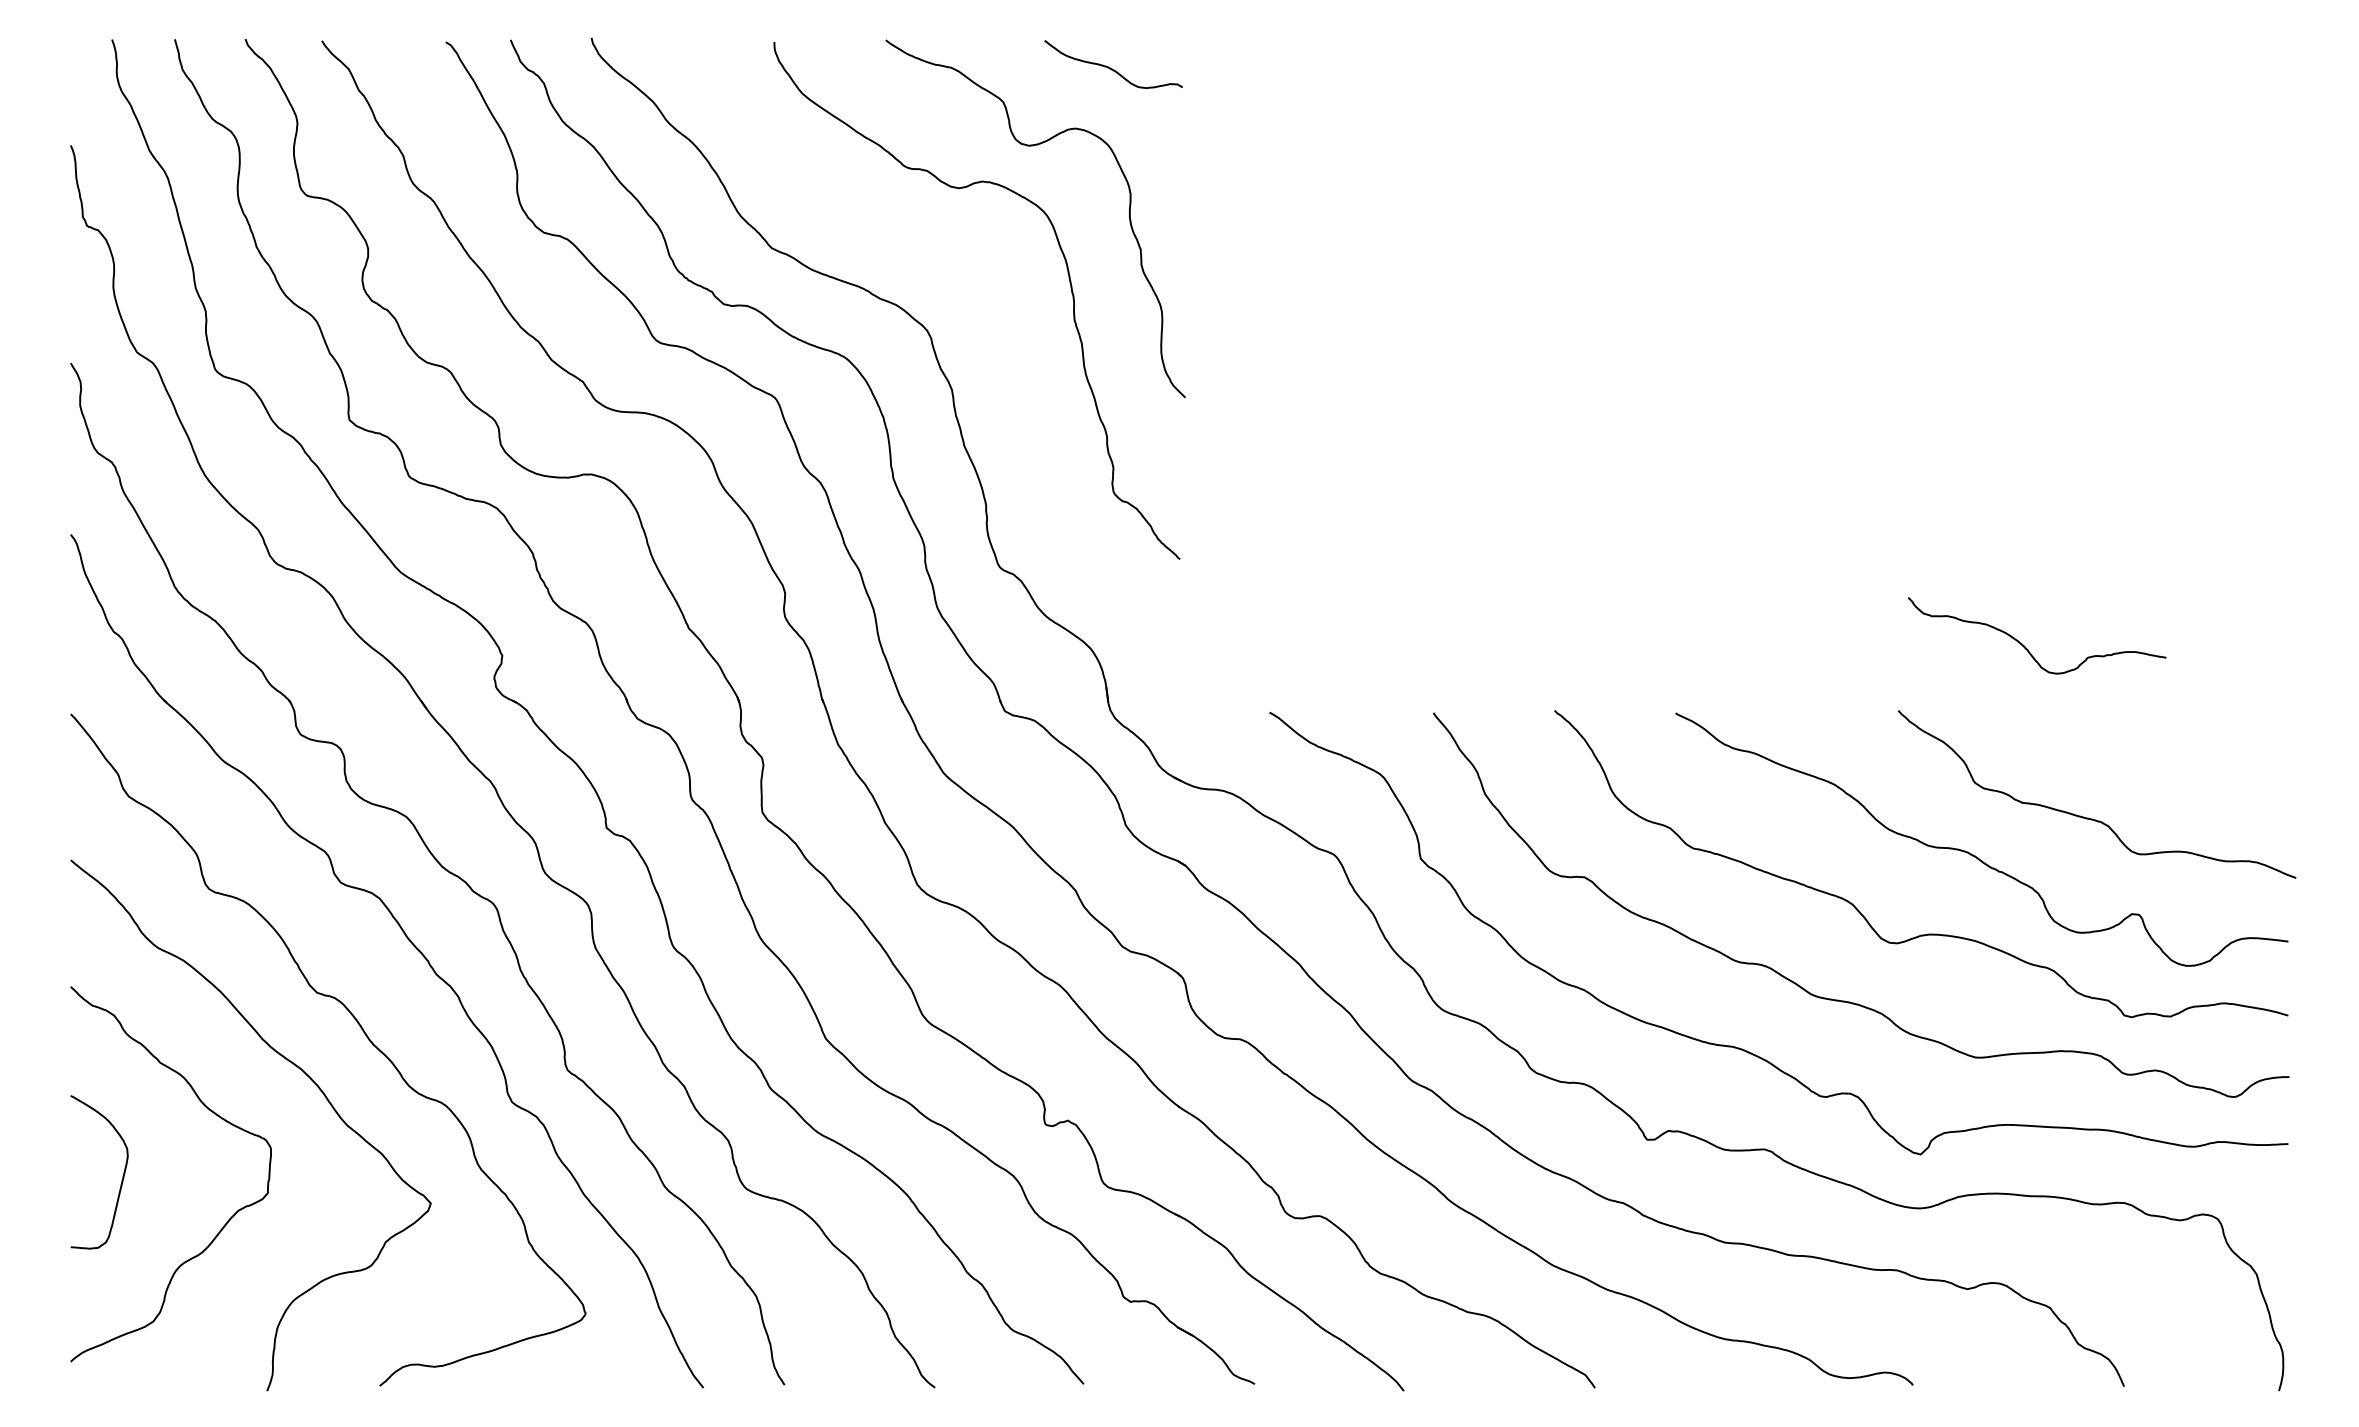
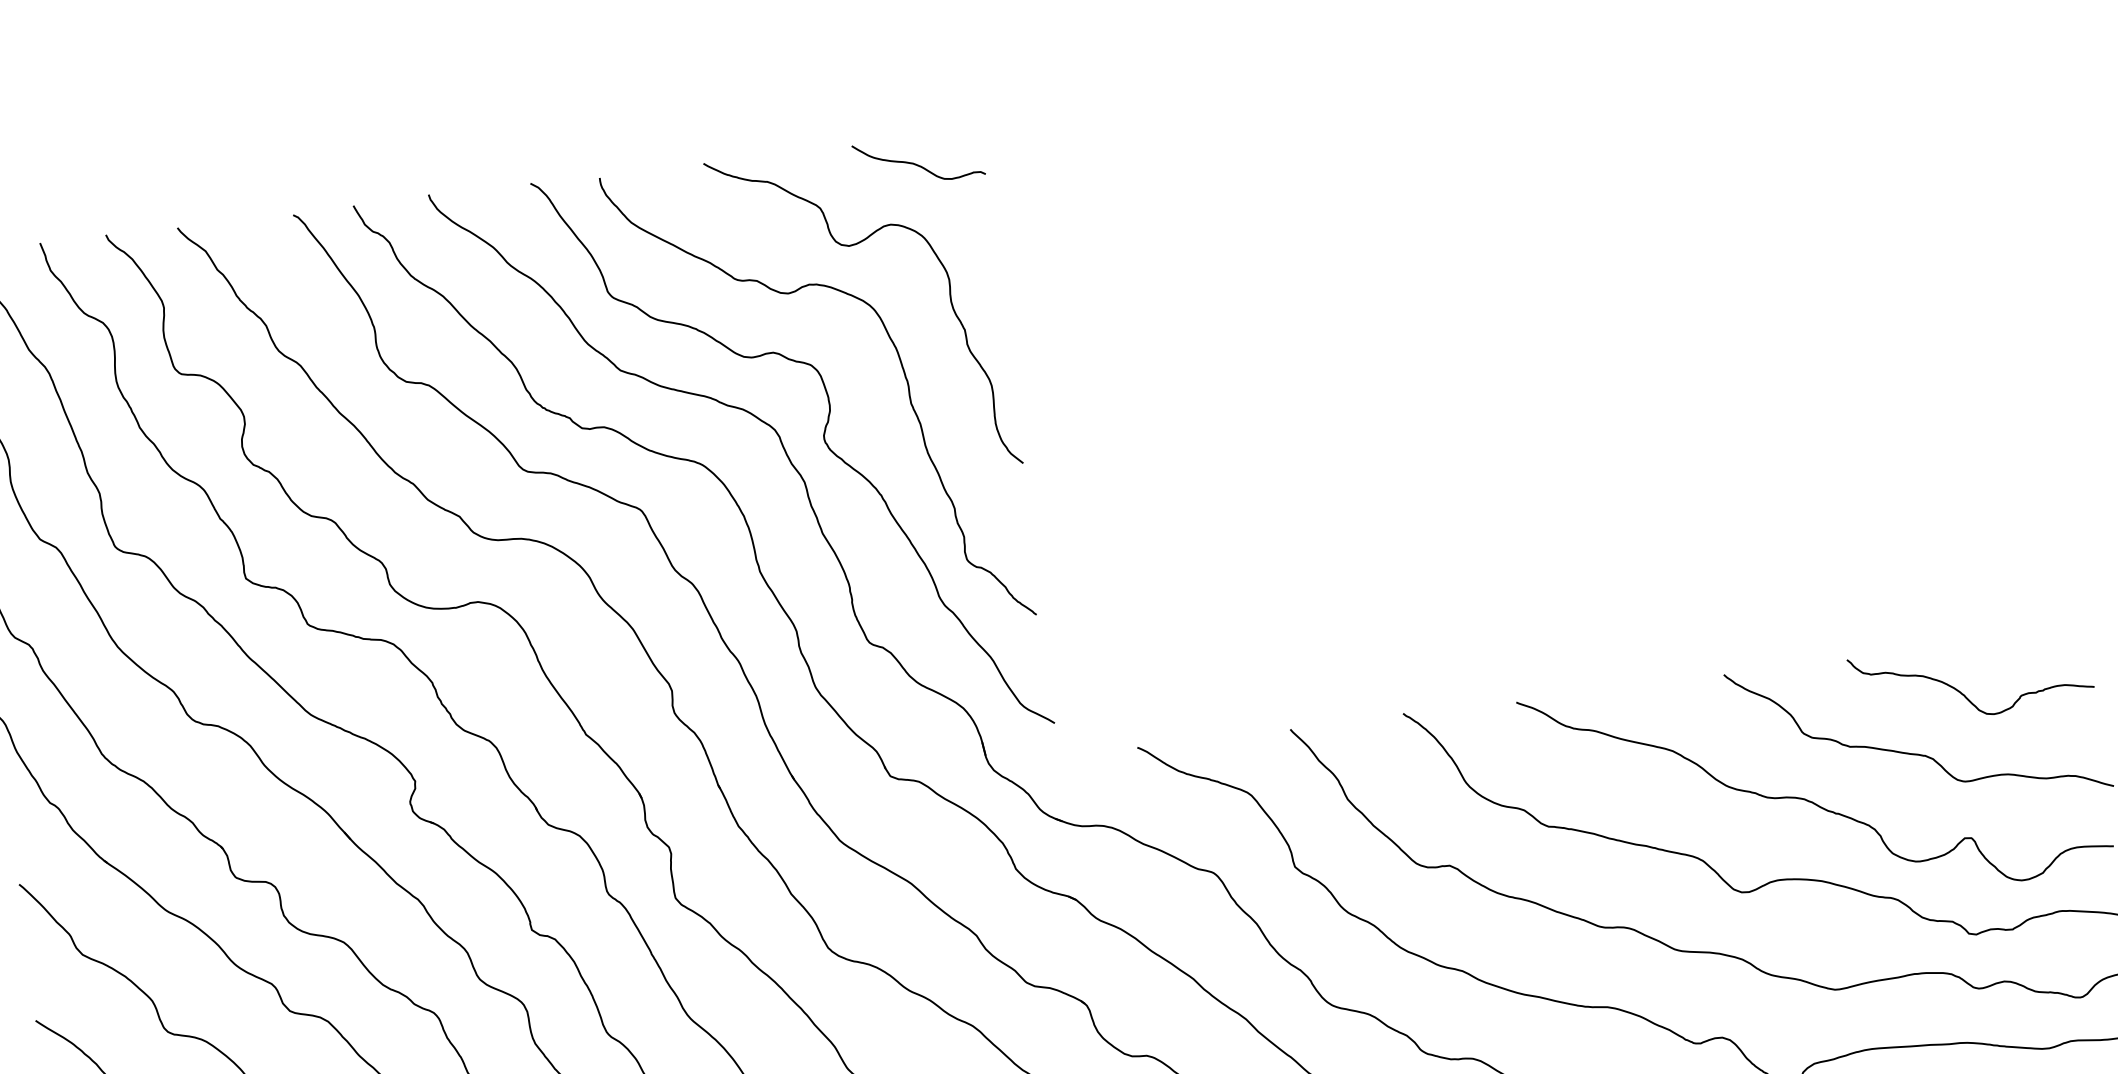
curve: (977, 349) -> (823, 441), added
curve: (2025, 646) -> (1961, 692), moved

